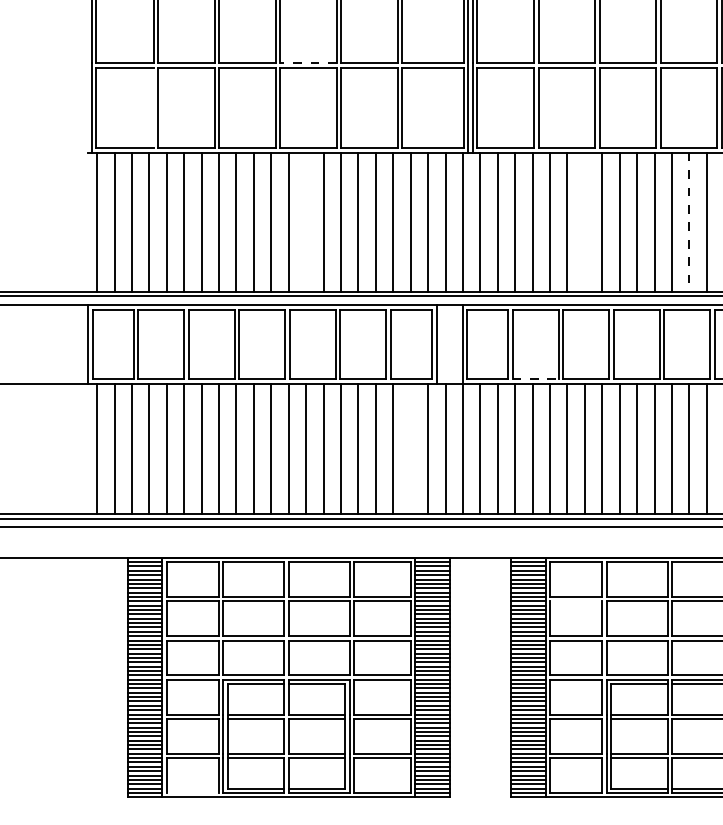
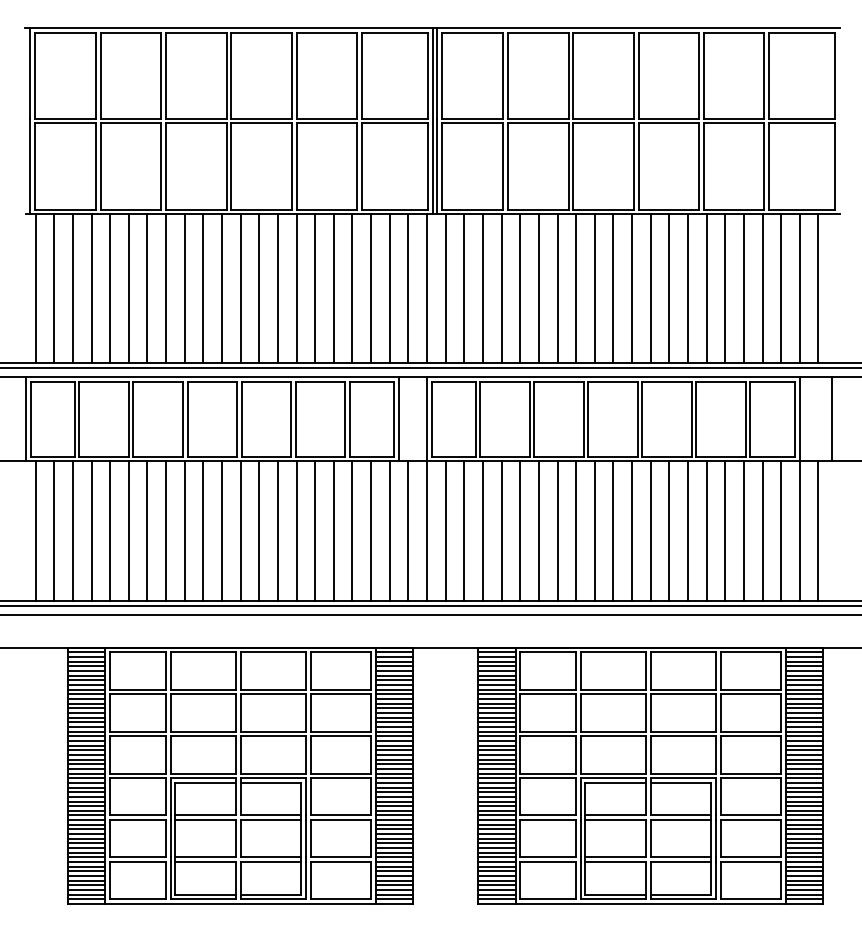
line: (308, 63) -> (261, 118), dashed -> solid
line: (154, 108) -> (96, 166), added
line: (306, 222) -> (259, 288), added
line: (584, 222) -> (557, 288), added
line: (689, 222) -> (669, 288), dashed -> solid
line: (535, 379) -> (504, 456), dashed -> solid
line: (411, 449) -> (371, 531), added
line: (576, 601) -> (548, 694), added
line: (193, 793) -> (138, 899), added

